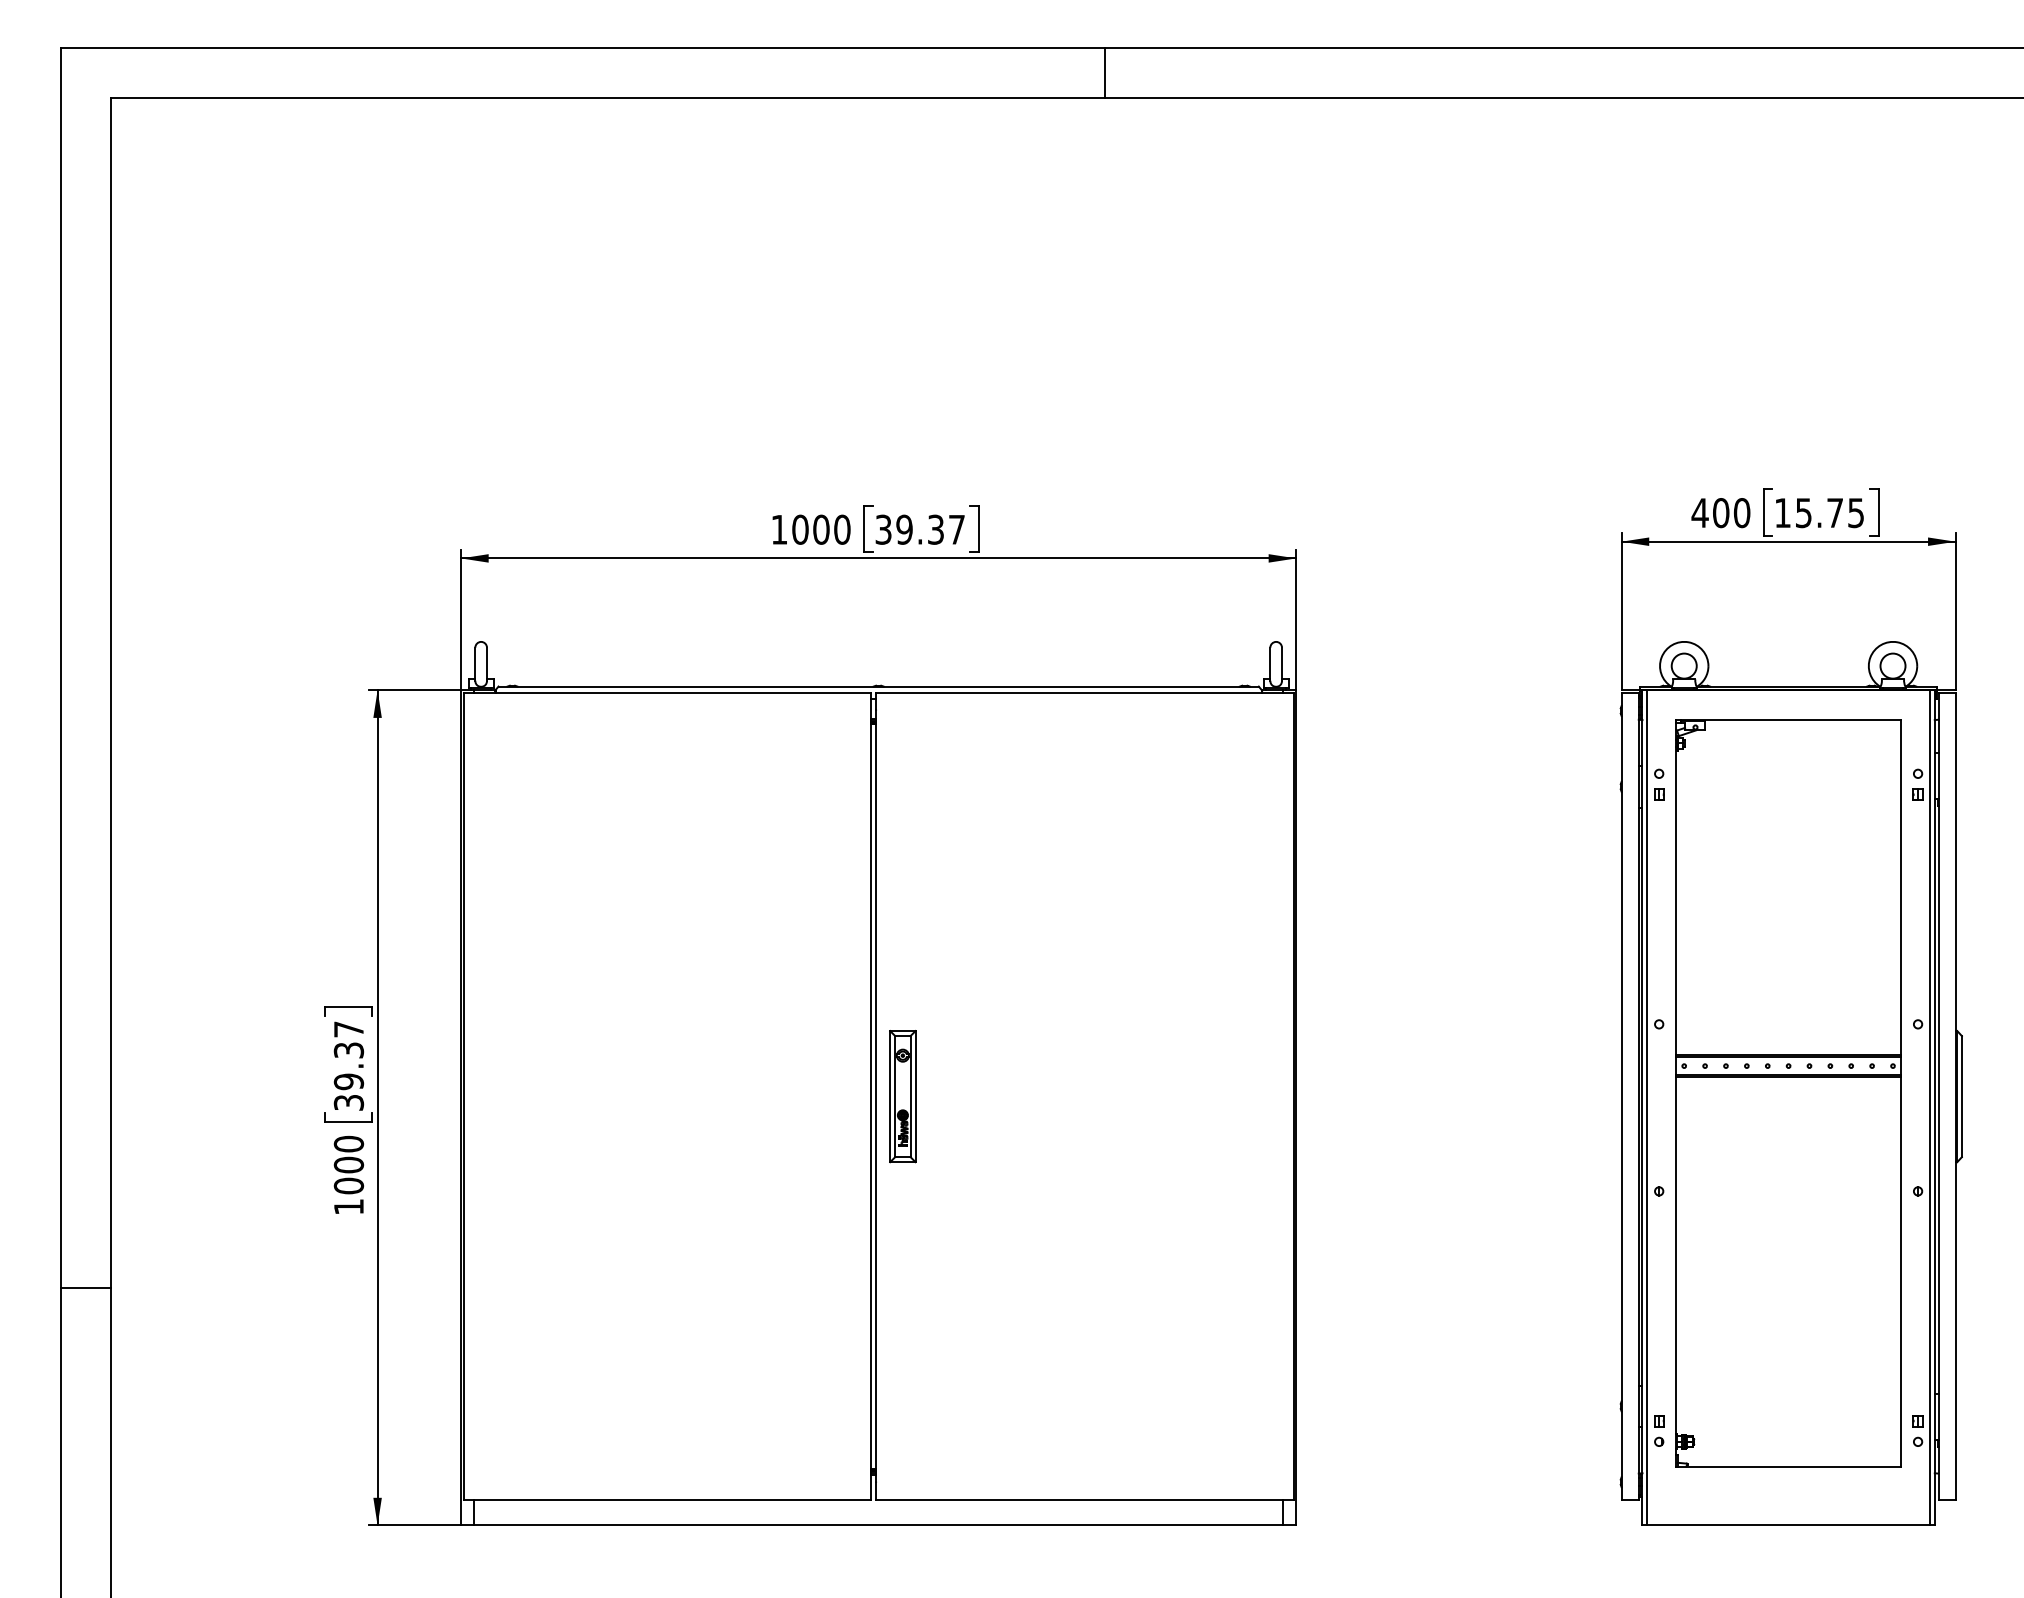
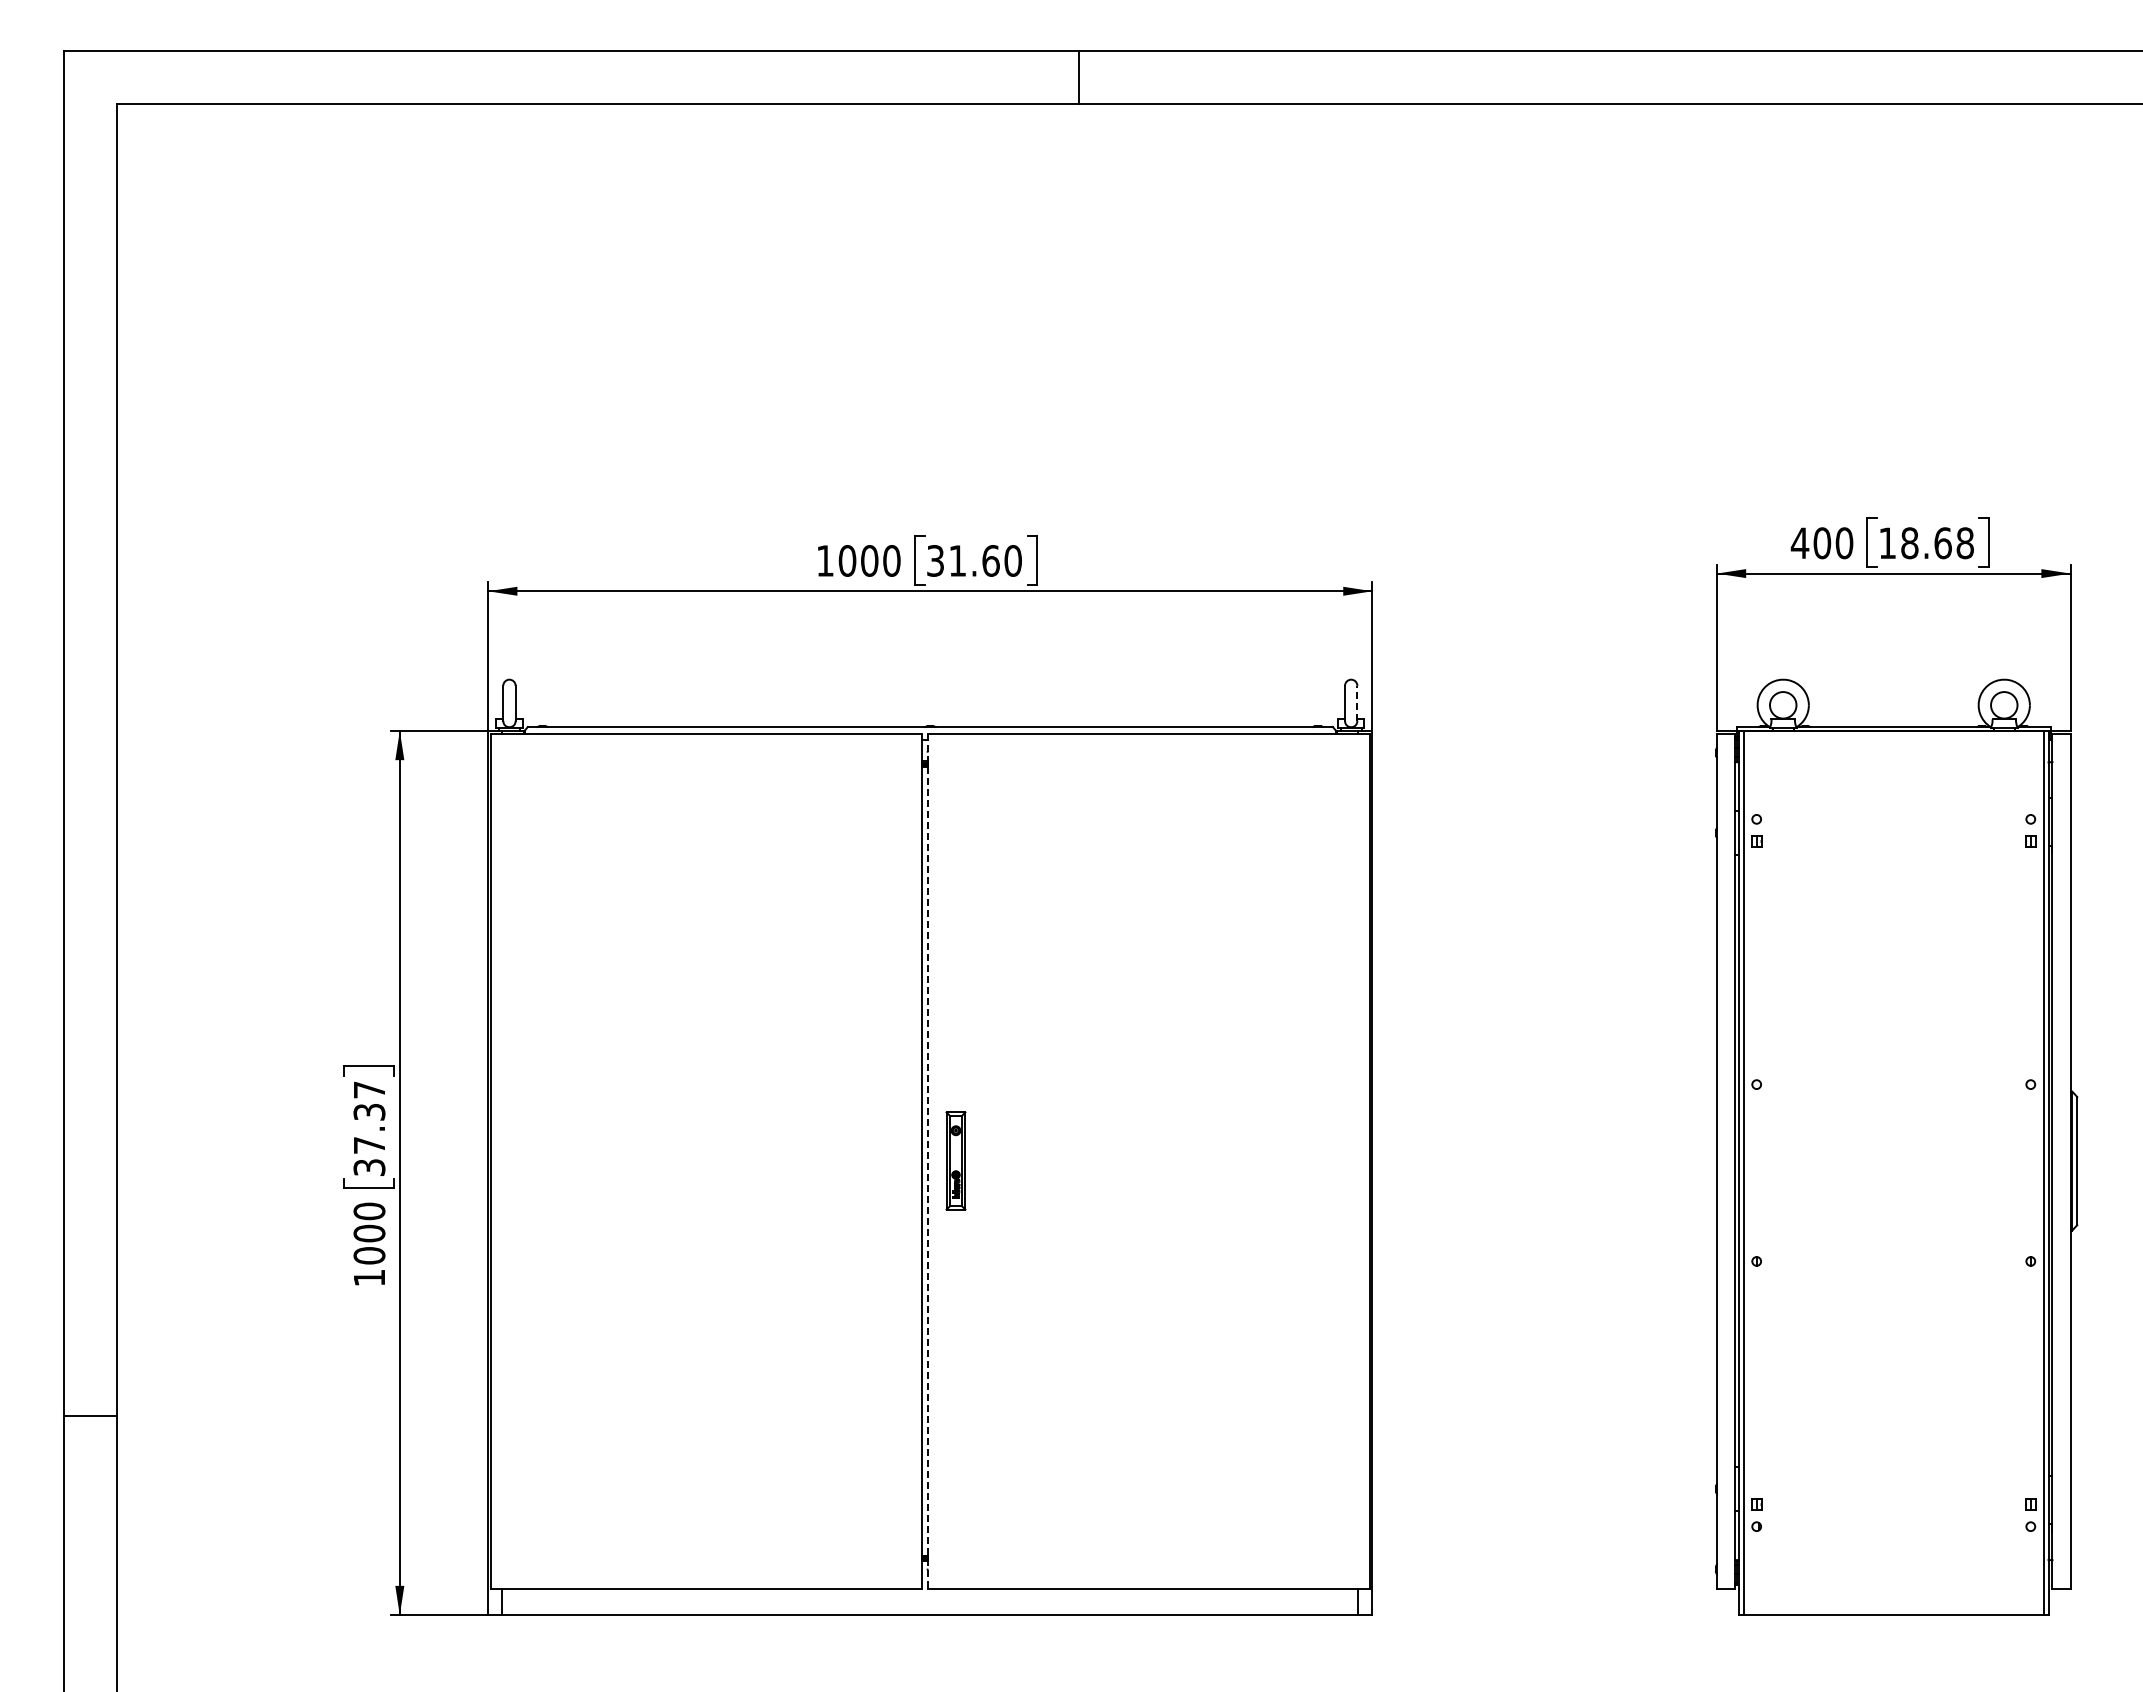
line: (1104, 72) -> (1078, 76), moved
text: (1829, 513) -> (1937, 543), 15.75 -> 18.68
text: (930, 529) -> (985, 560), 39.37 -> 31.60
line: (1282, 663) -> (1357, 702), solid -> dashed
text: (348, 1081) -> (369, 1145), 39.37 -> 37.37
part: (1788, 1093) -> (1893, 1157), removed
line: (875, 1096) -> (927, 1161), solid -> dashed
part: (902, 1096) -> (955, 1160), size x0.7
line: (85, 1287) -> (90, 1415), moved

